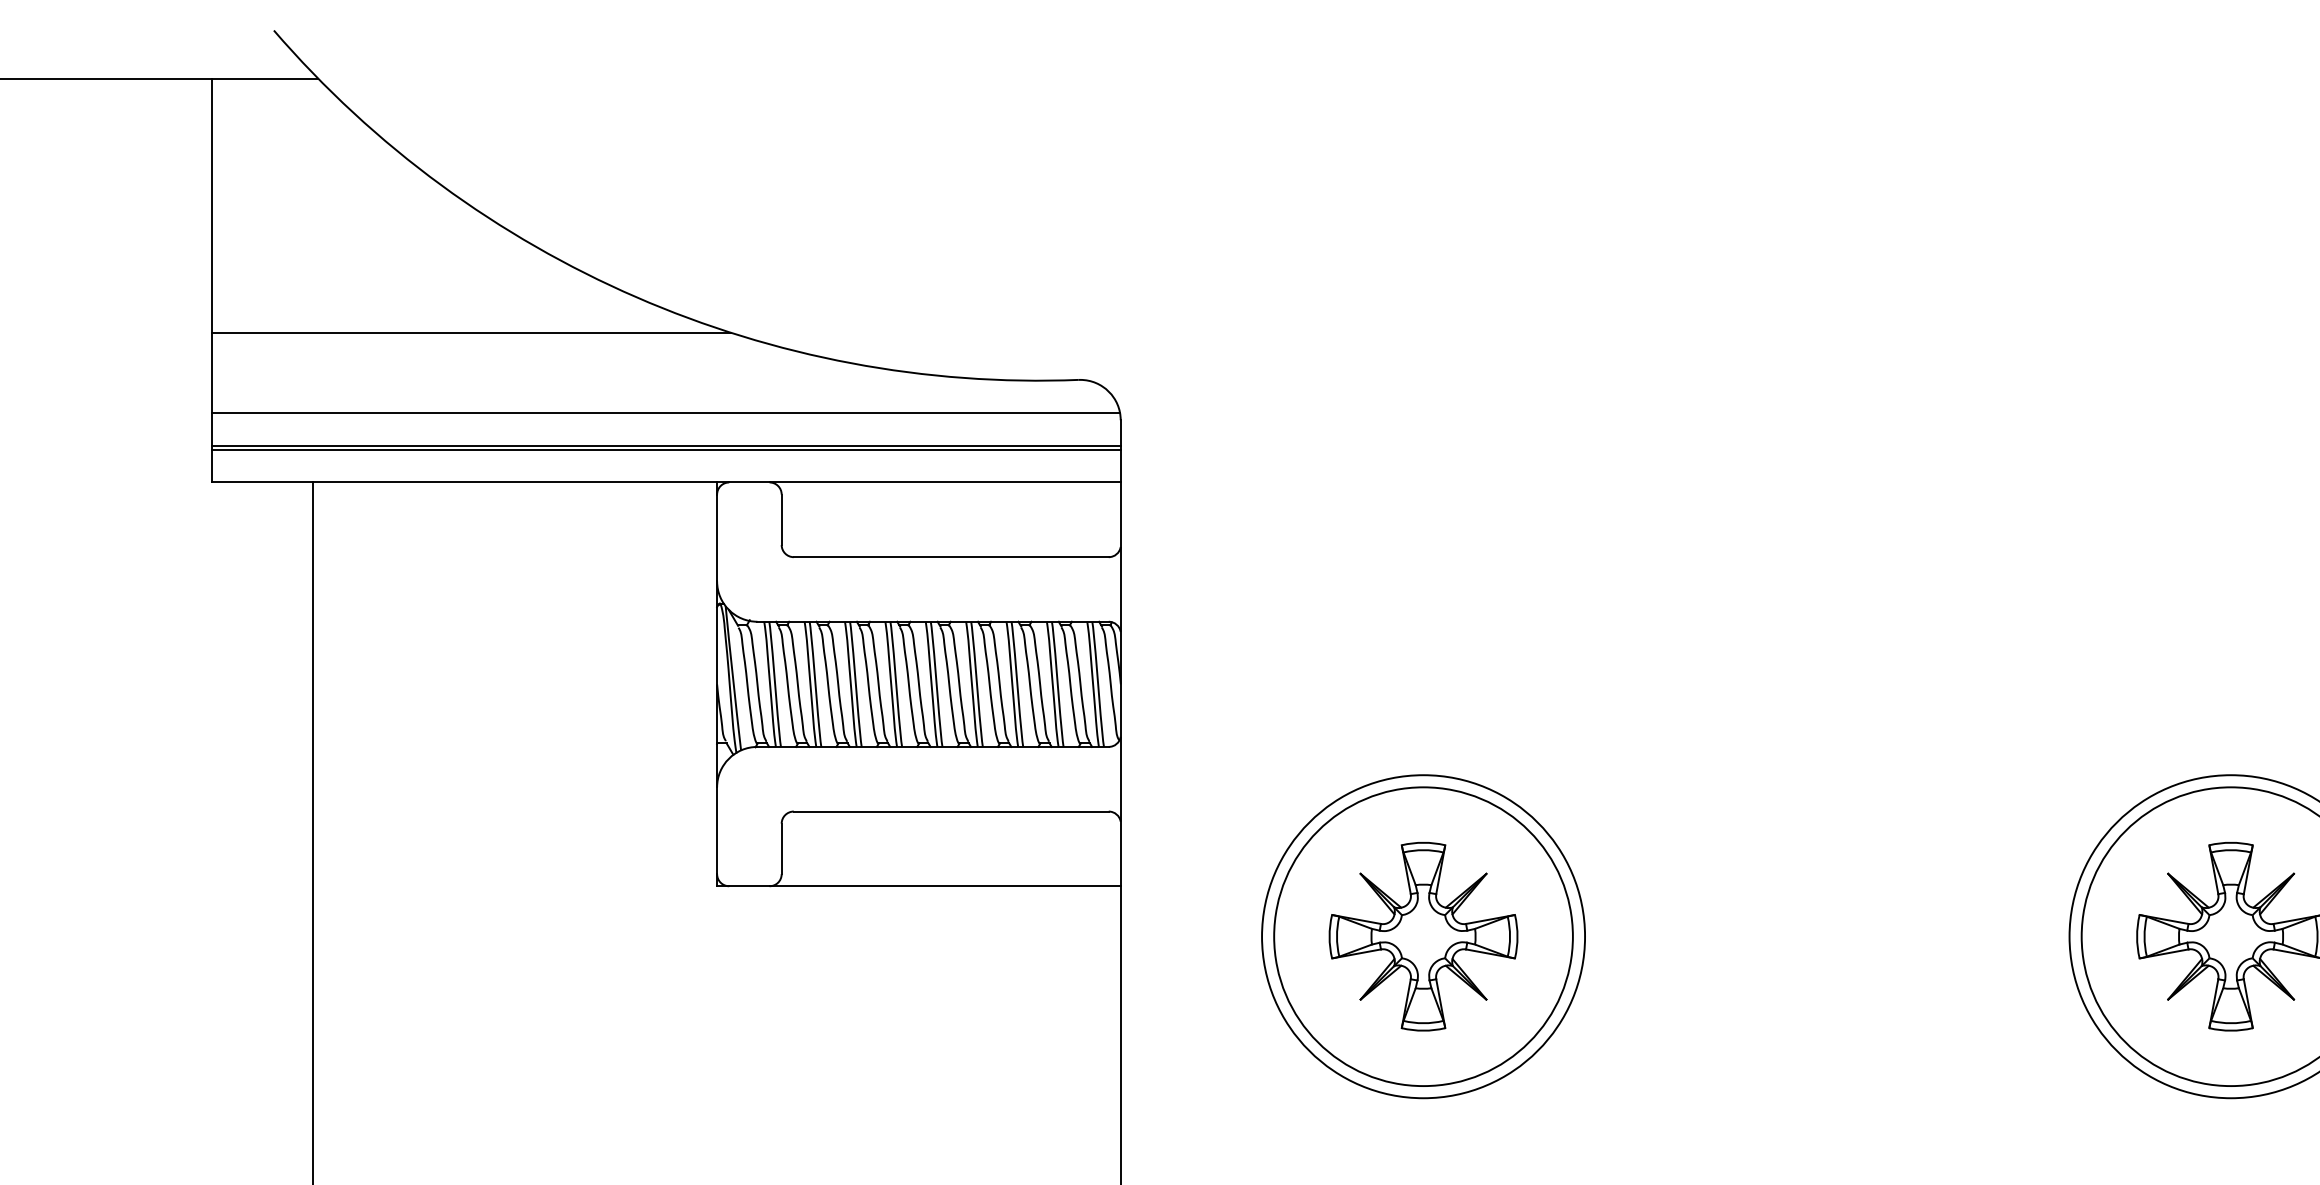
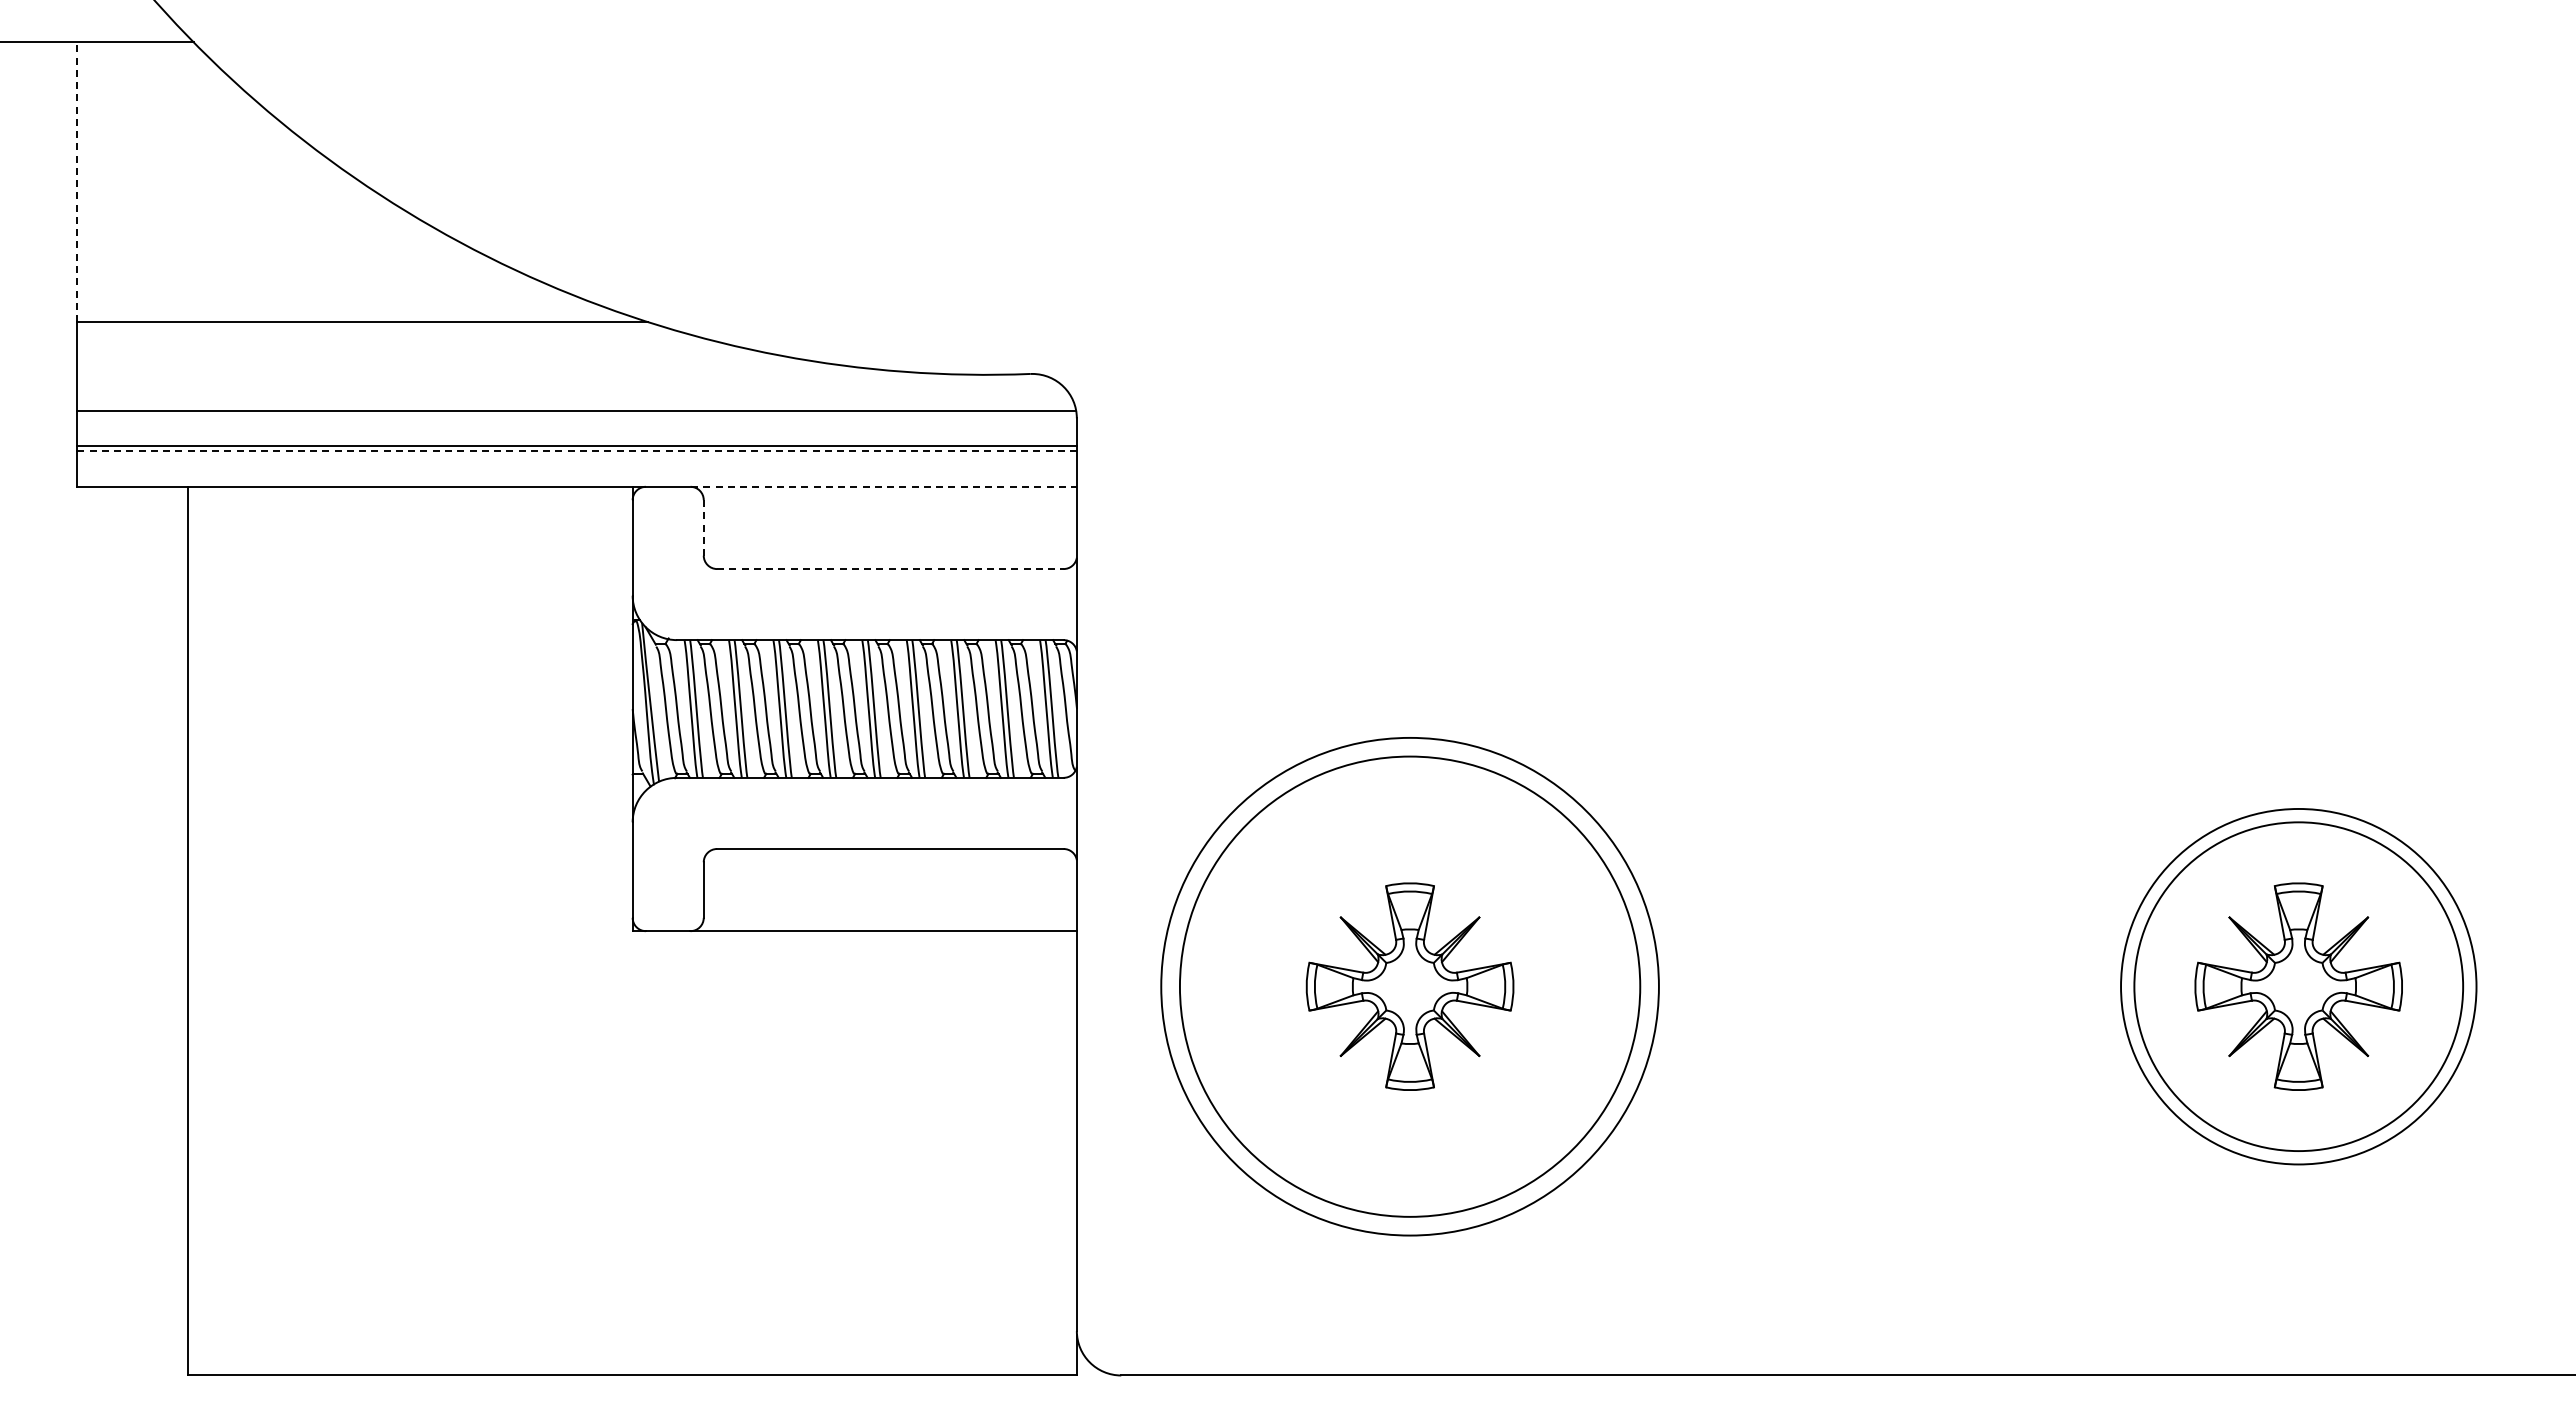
line: (212, 205) -> (77, 182), solid -> dashed
line: (666, 450) -> (577, 451), solid -> dashed
line: (945, 482) -> (883, 486), solid -> dashed
line: (781, 519) -> (703, 527), solid -> dashed
line: (951, 557) -> (890, 569), solid -> dashed
circle: (1422, 936) -> (1409, 986), size x1.4
circle: (1422, 936) -> (1409, 986), size x1.4

